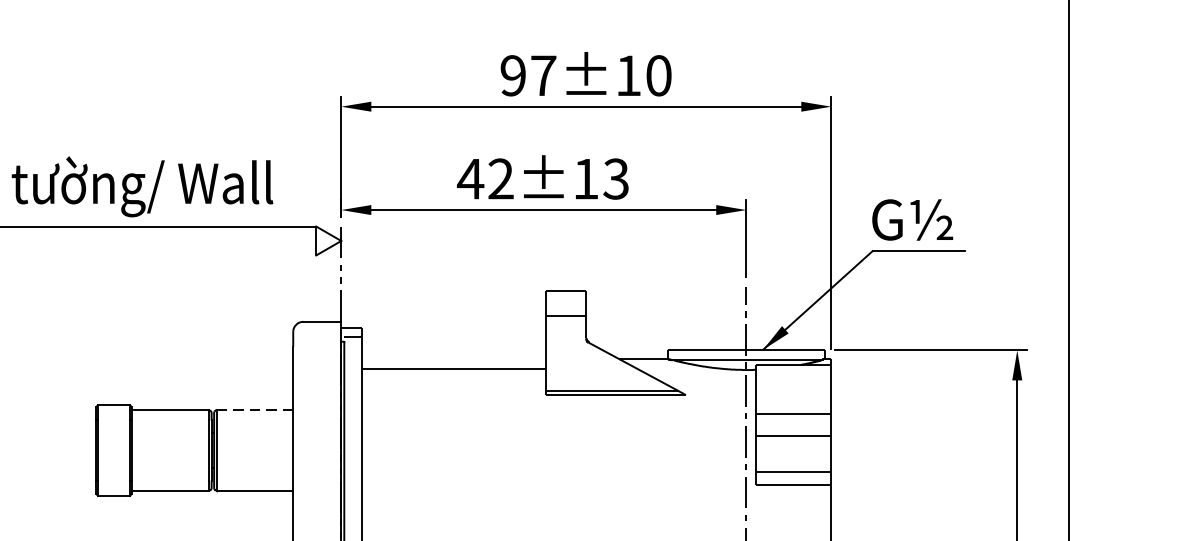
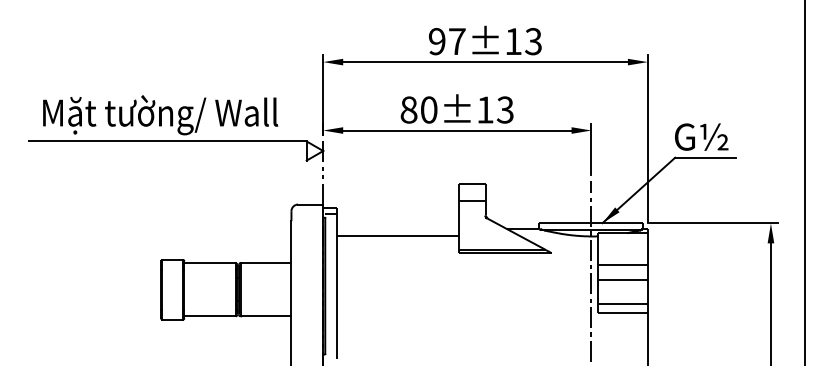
text: (658, 75) -> (533, 41), 97±10 -> 97±13
text: (485, 178) -> (418, 109), 42±13 -> 80±13
line: (255, 410) -> (266, 263), dashed -> solid

